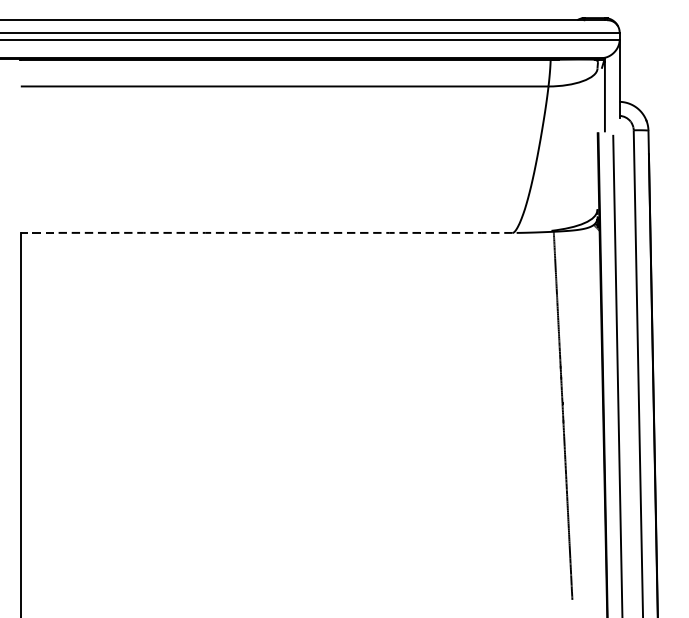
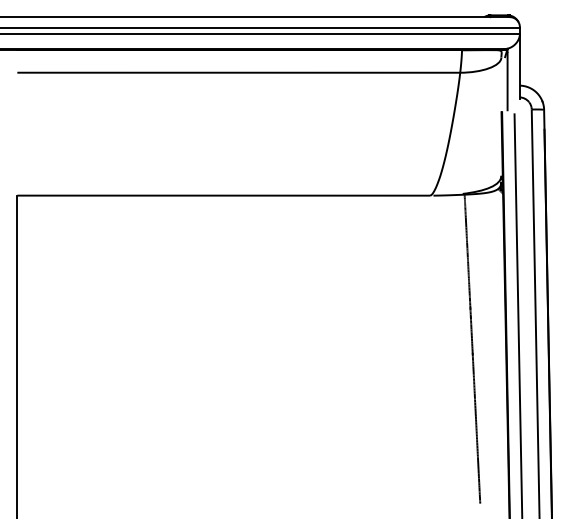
arc: (266, 232) -> (223, 195), dashed -> solid

